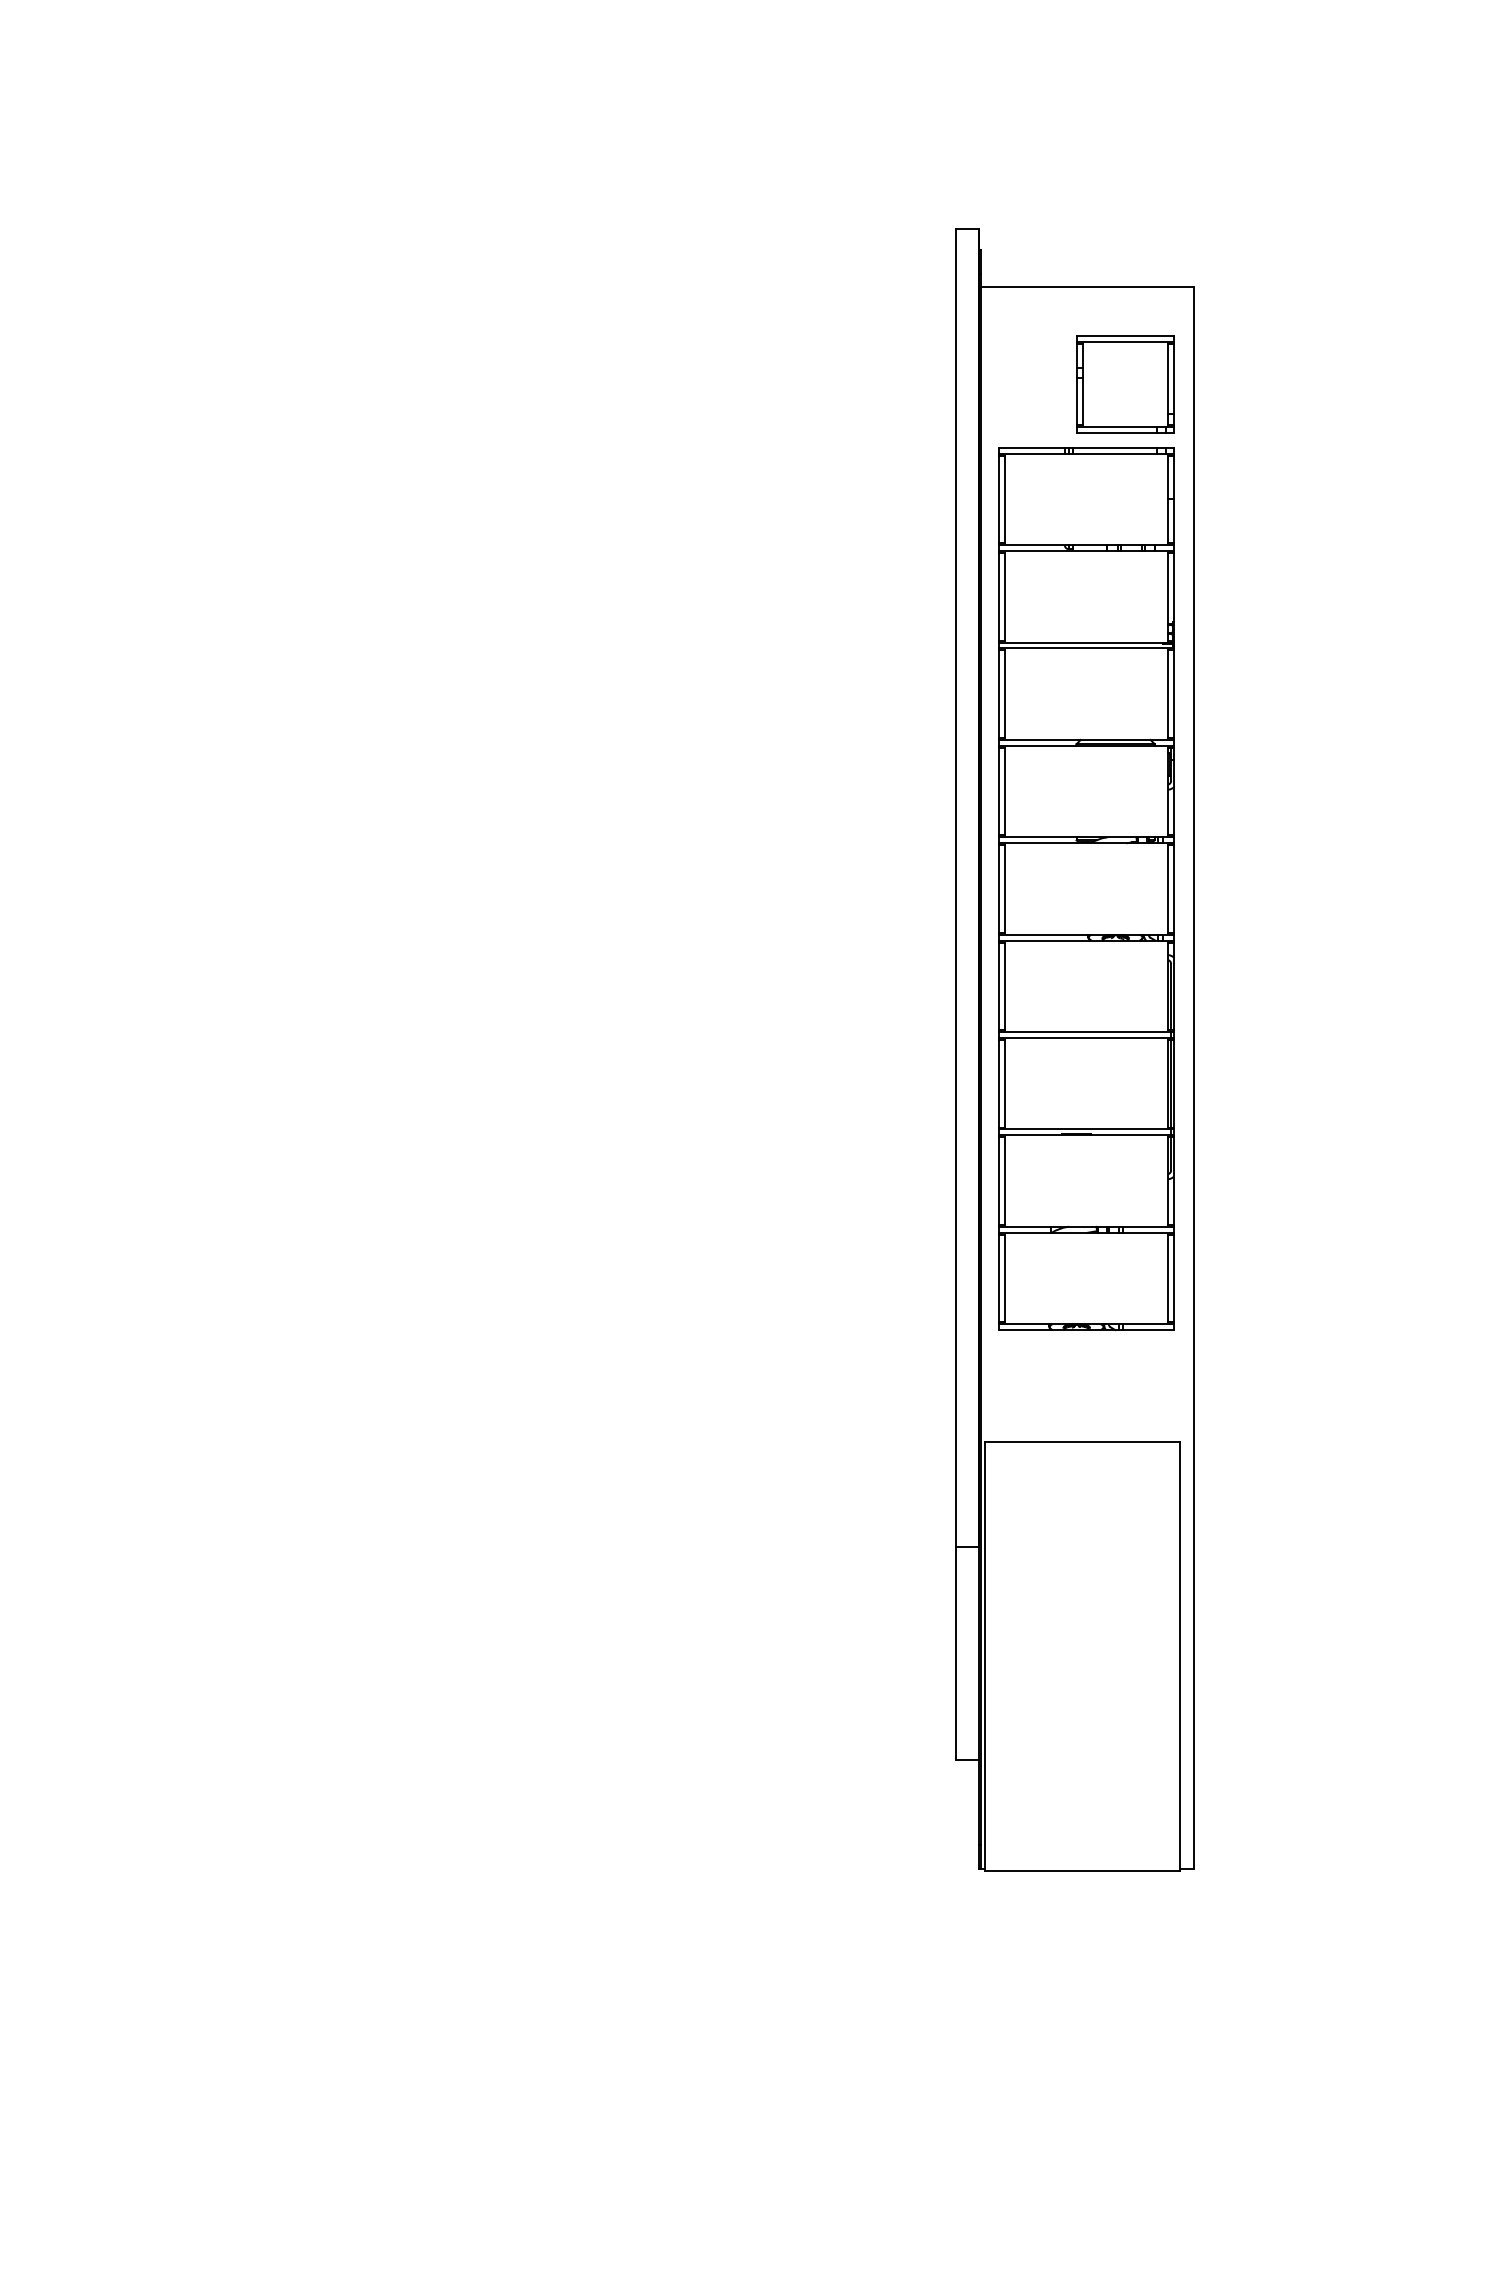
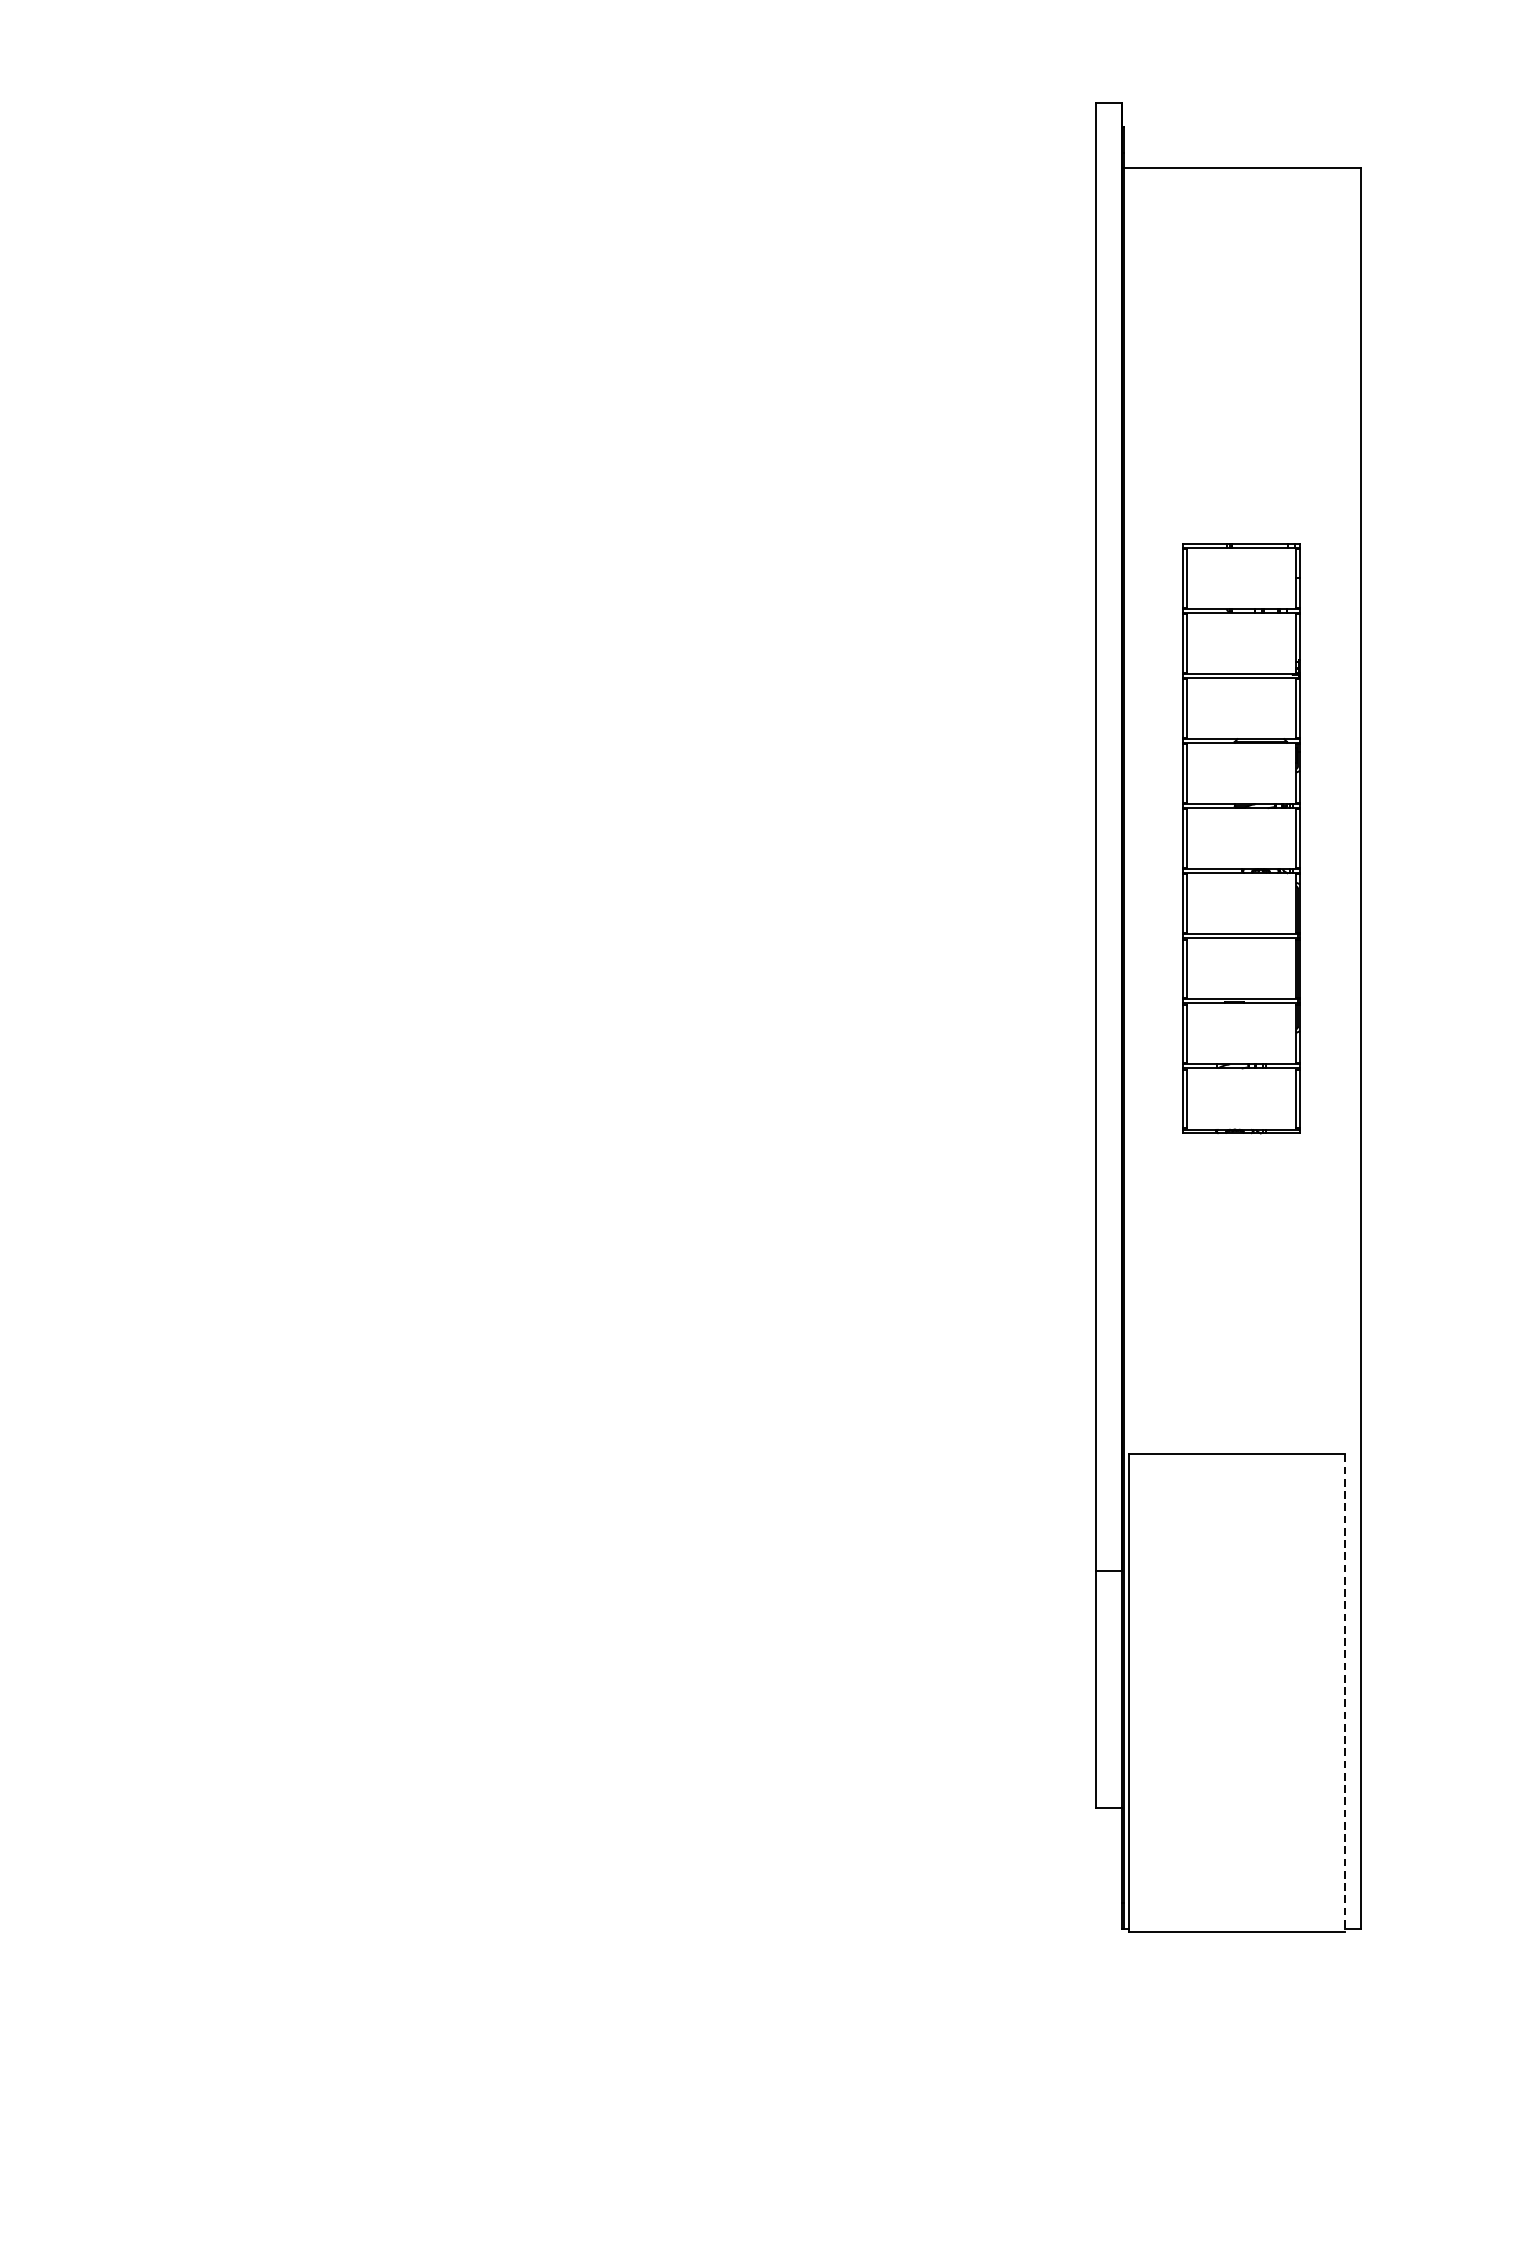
part: (1125, 384) -> (1284, 276), removed
part: (1086, 889) -> (1241, 839), size x0.6
line: (1179, 1656) -> (1344, 1693), solid -> dashed

